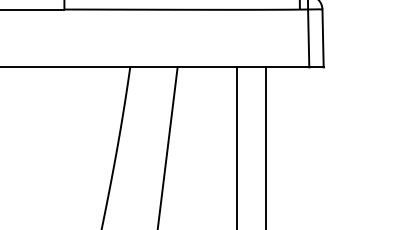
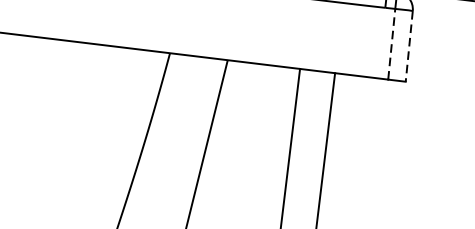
line: (308, 38) -> (391, 44), solid -> dashed
line: (323, 38) -> (409, 46), solid -> dashed

